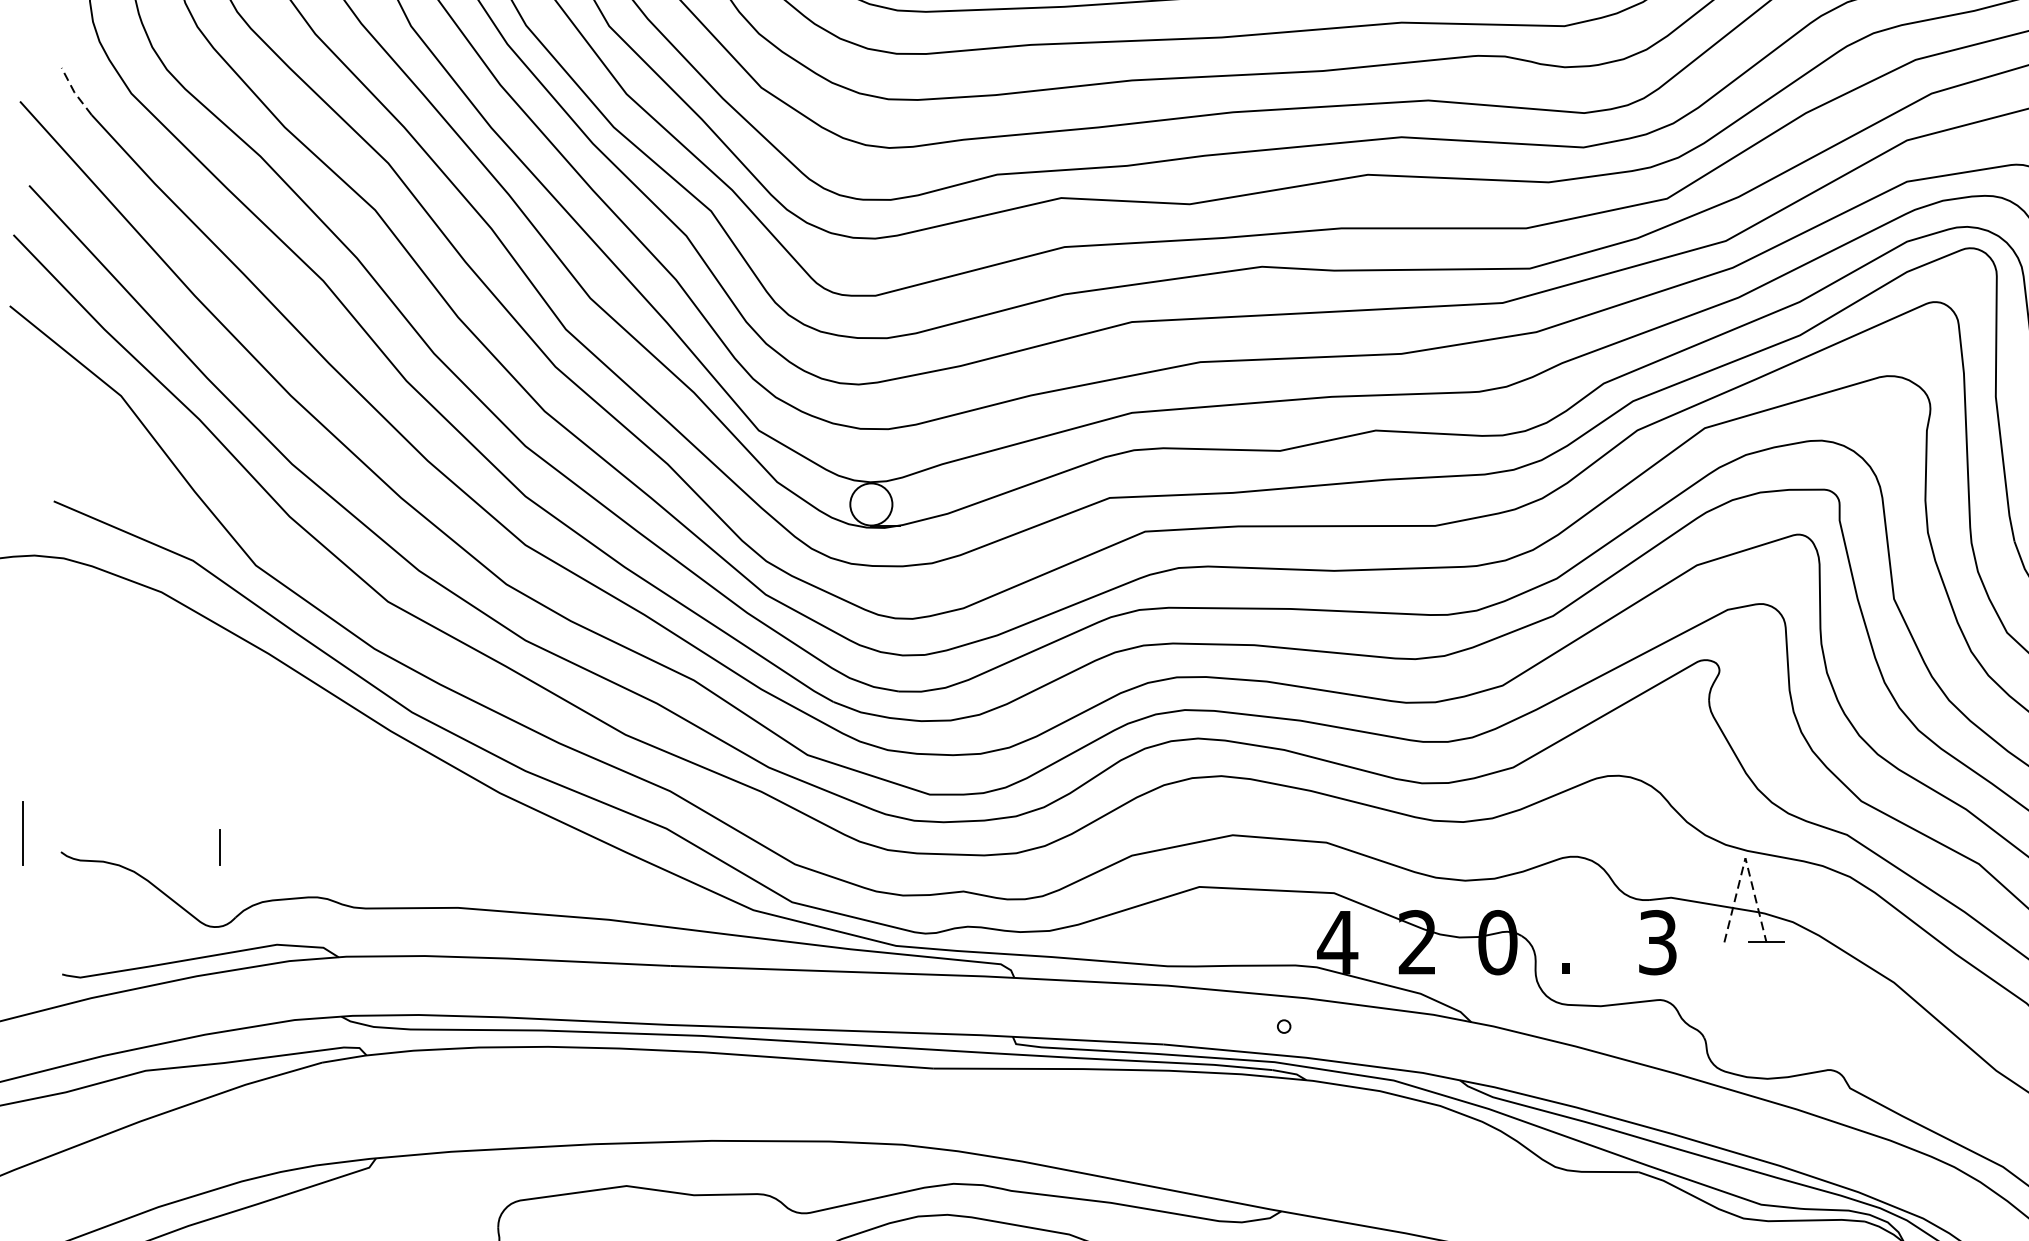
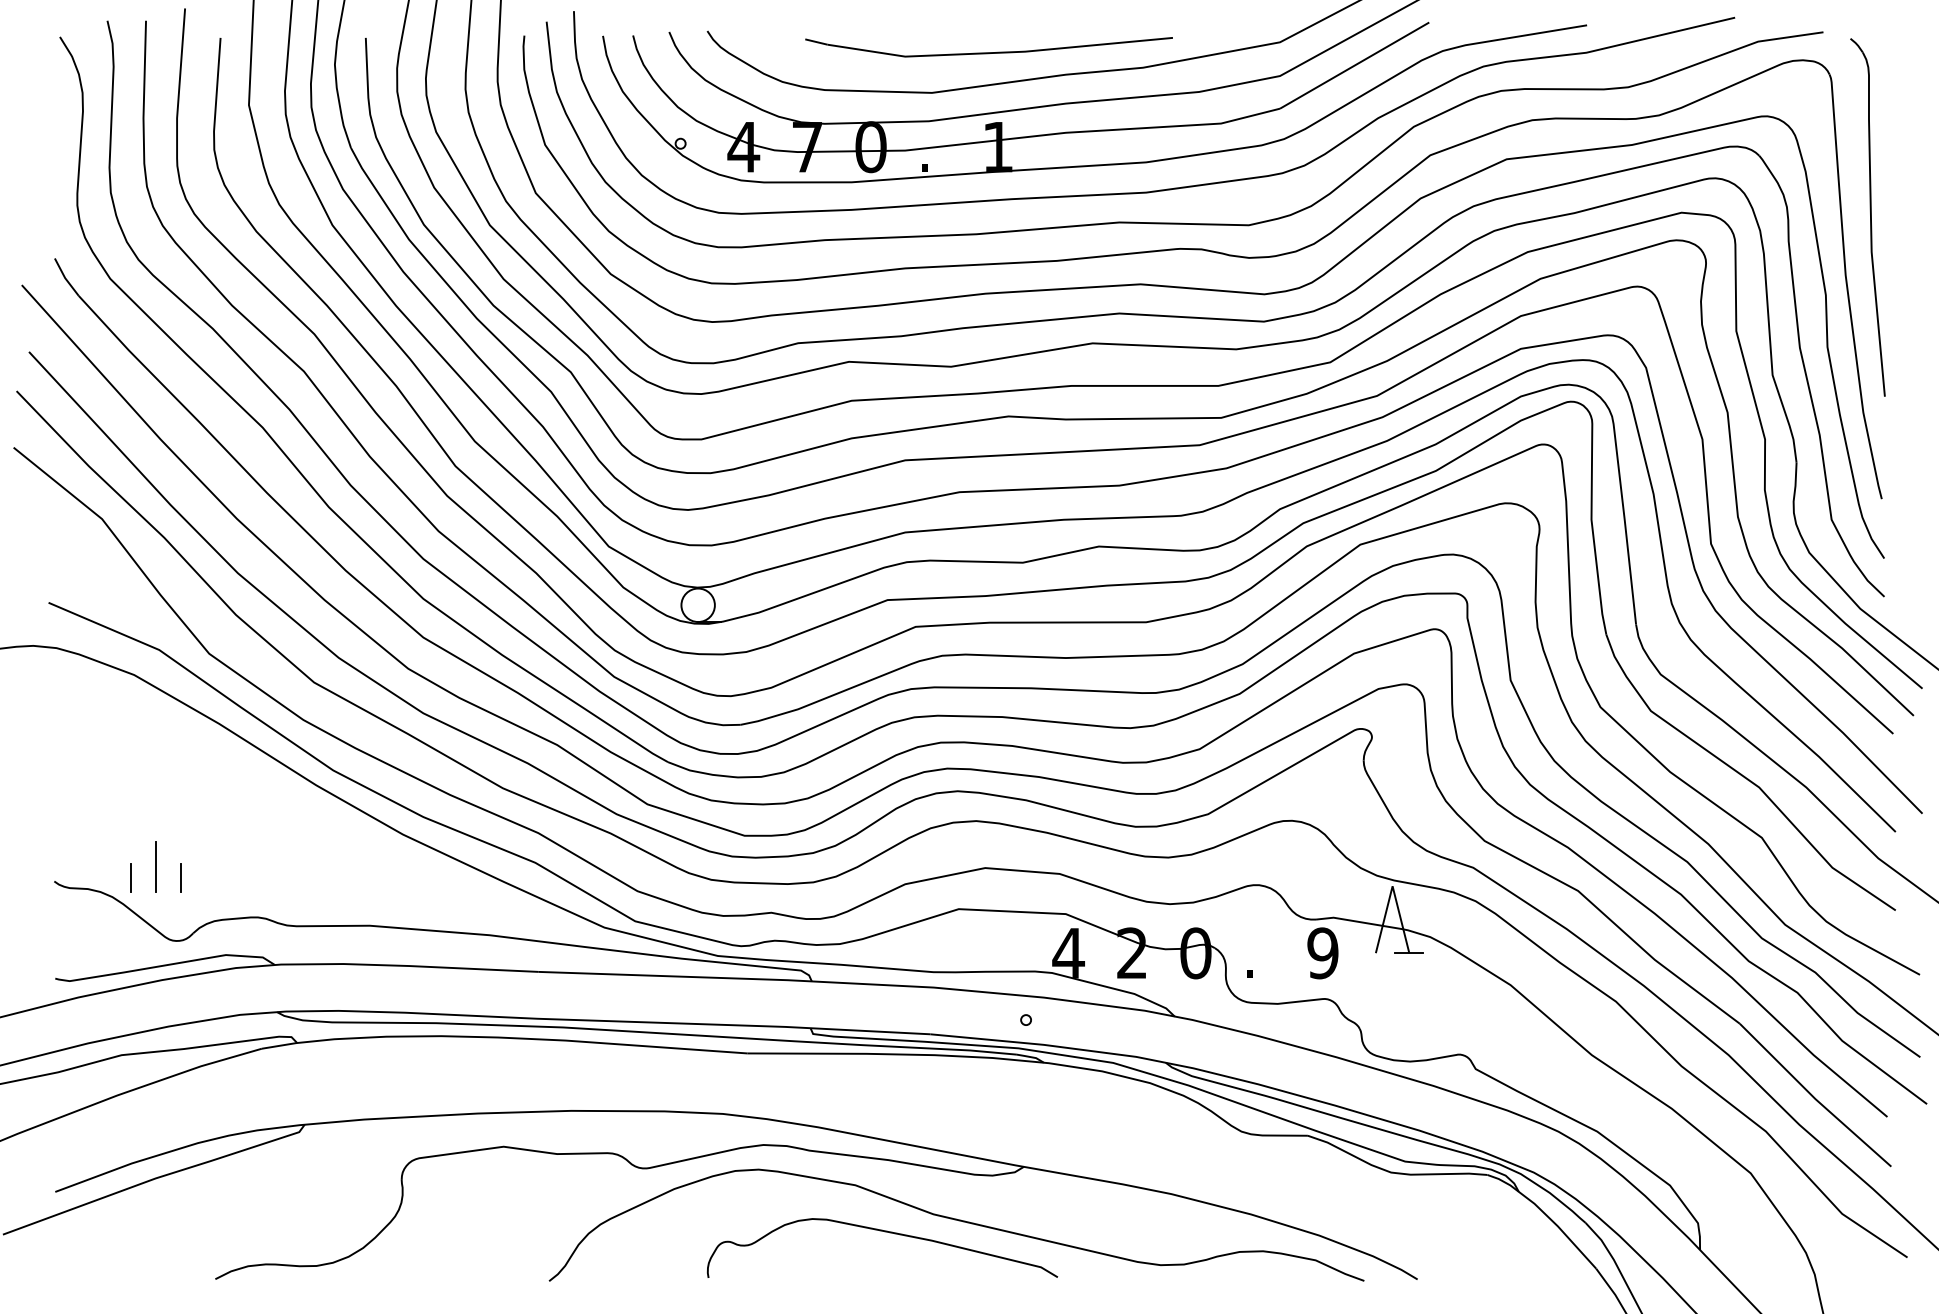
line: (75, 93) -> (65, 278), dashed -> solid
line: (23, 833) -> (155, 866), moved
line: (156, 847) -> (130, 877), added
line: (1745, 858) -> (1392, 886), dashed -> solid
text: (1657, 942) -> (1322, 953), 3 -> 9

